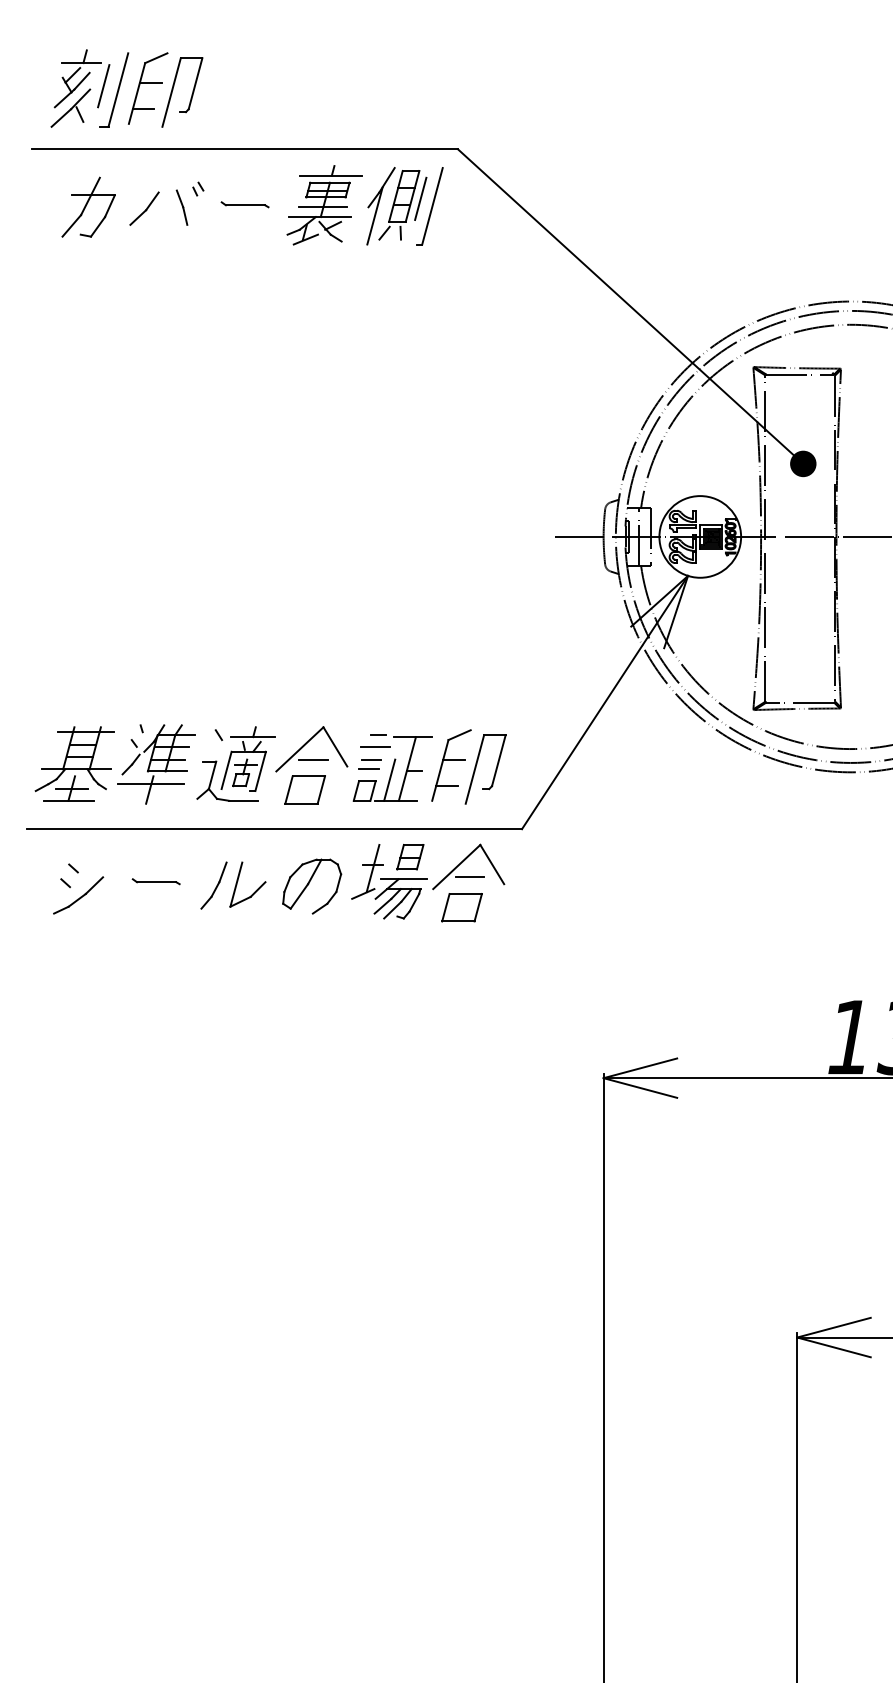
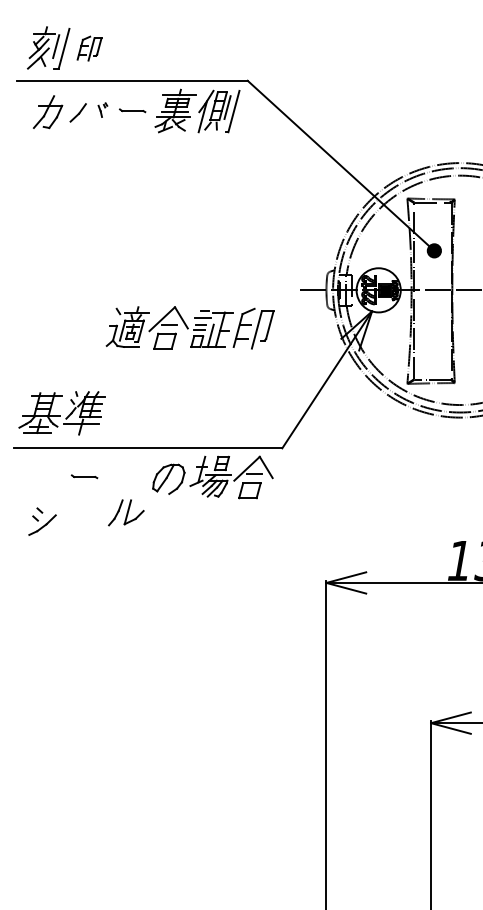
part: (165, 89) -> (89, 48), size x0.6
part: (189, 202) -> (102, 109), size x0.6
part: (350, 764) -> (189, 327), moved
part: (233, 884) -> (126, 512), moved
part: (78, 888) -> (42, 521), moved

